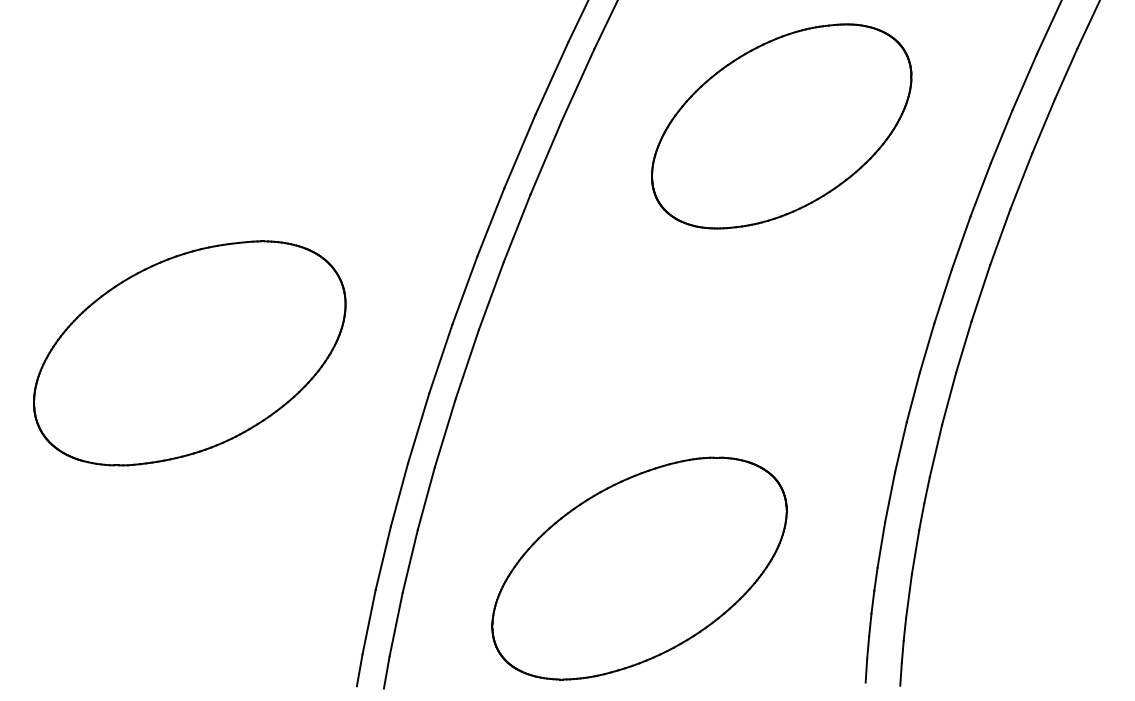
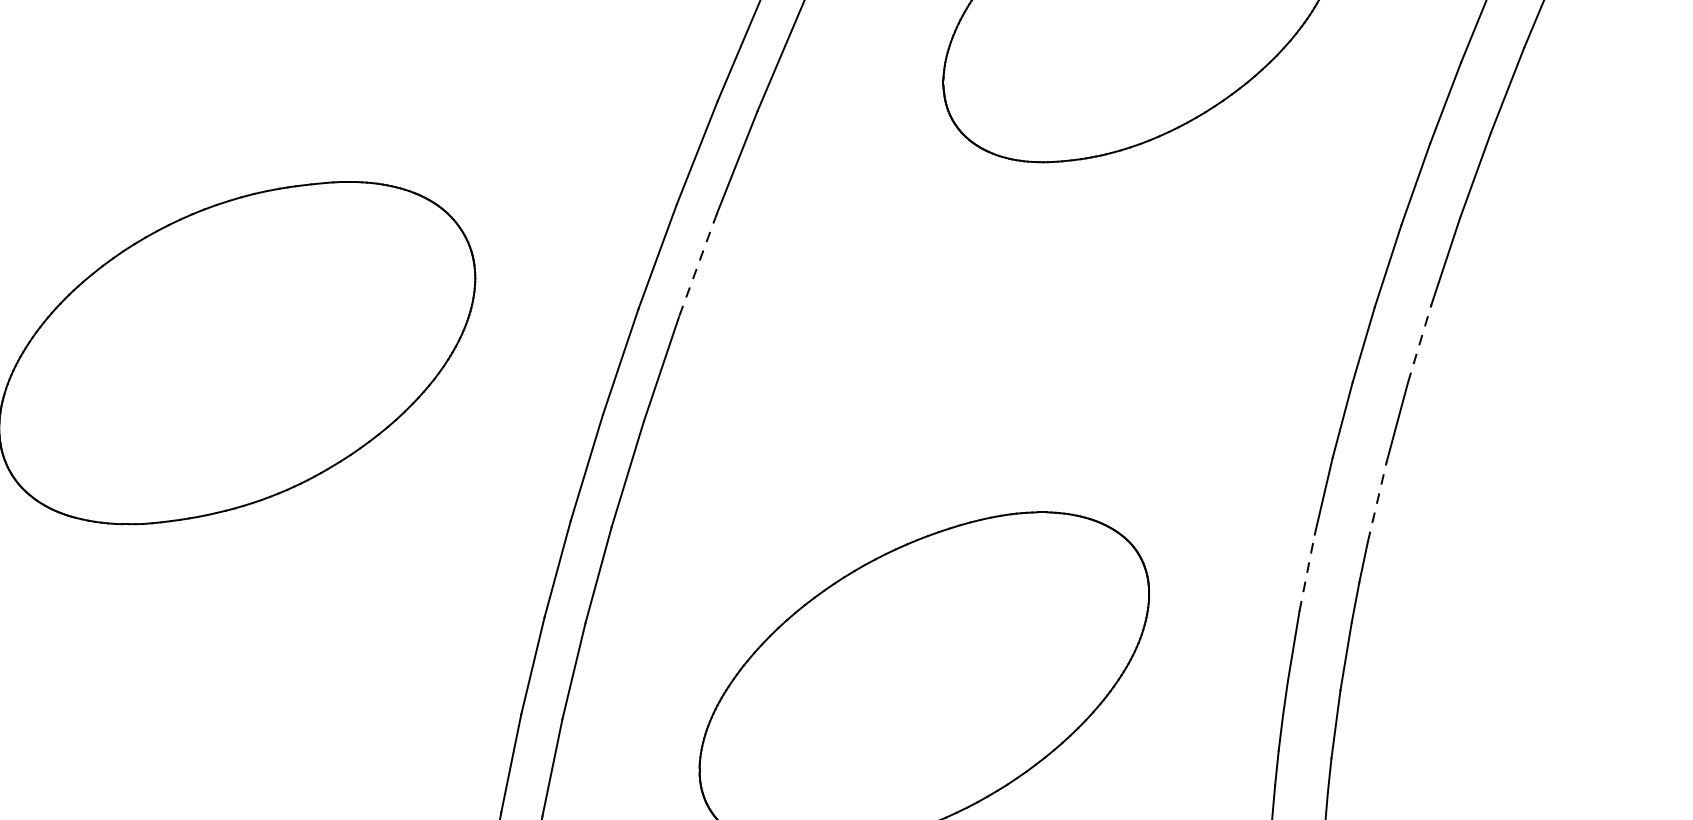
line: (491, 296) -> (698, 266), solid -> dashed
line: (963, 347) -> (1419, 344), solid -> dashed
line: (935, 451) -> (1376, 502), solid -> dashed
line: (890, 497) -> (1307, 573), solid -> dashed

